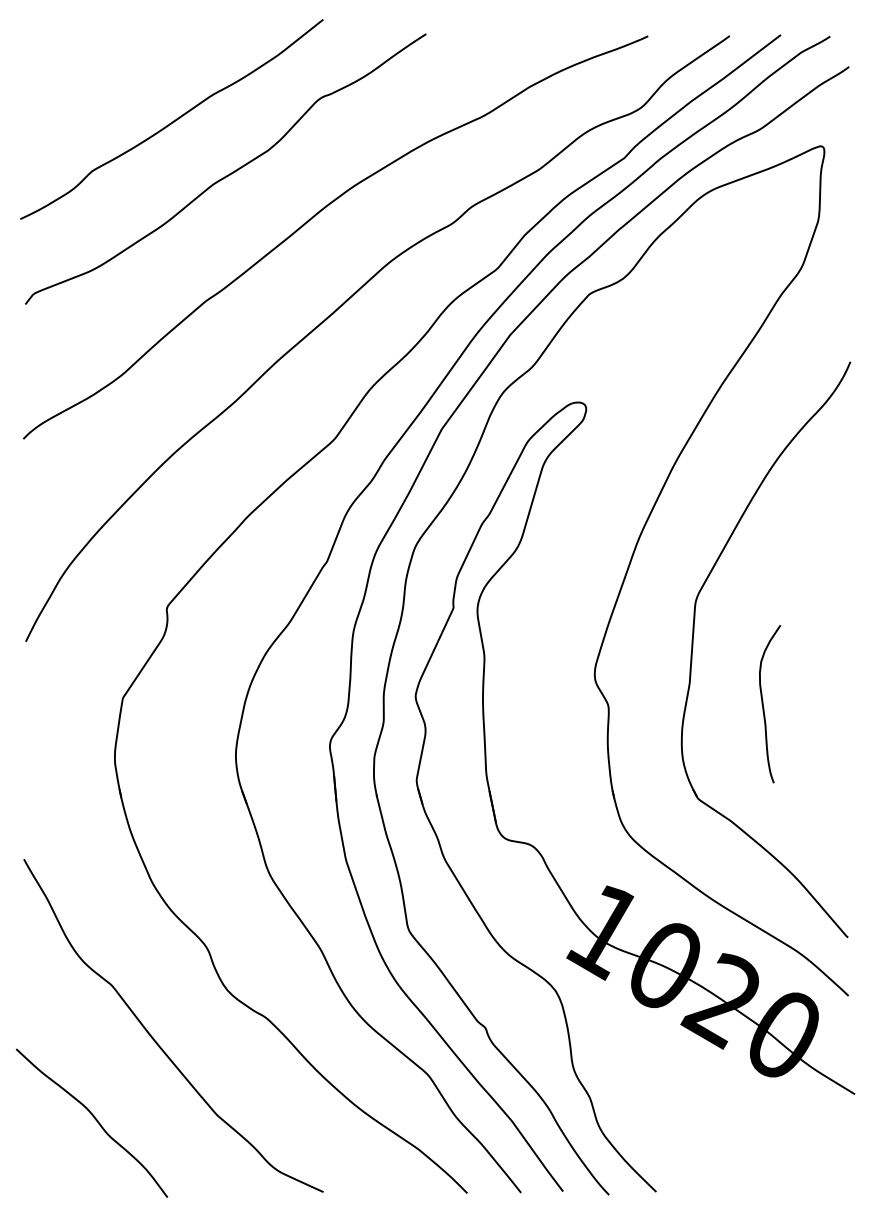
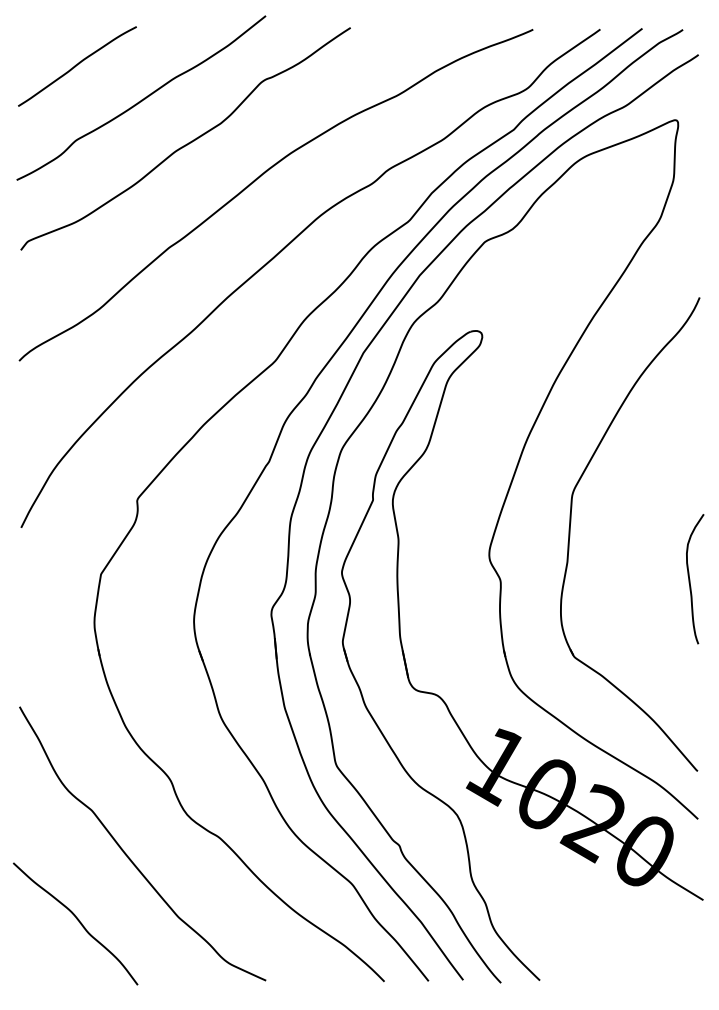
curve: (94, 79) -> (77, 65), added
curve: (764, 707) -> (690, 581), moved

